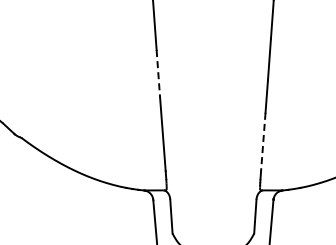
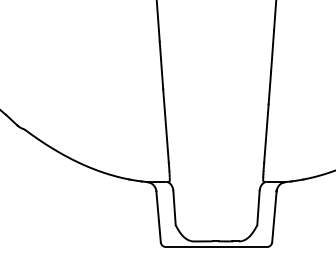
line: (158, 73) -> (161, 65), dashed -> solid
line: (263, 142) -> (266, 134), dashed -> solid

